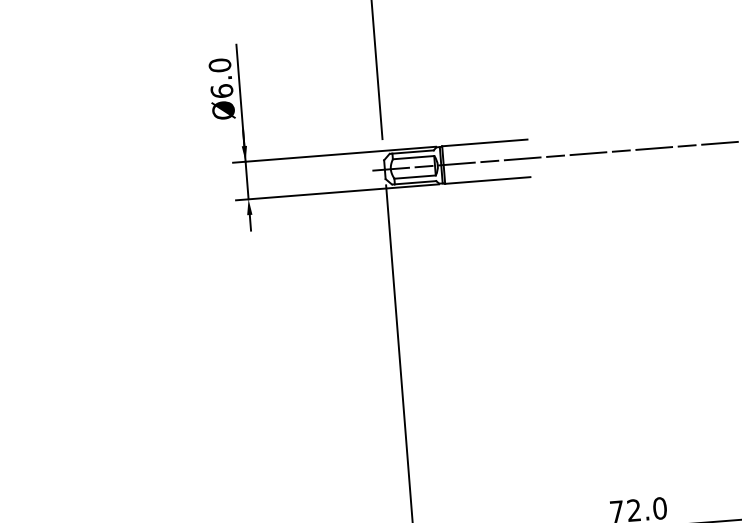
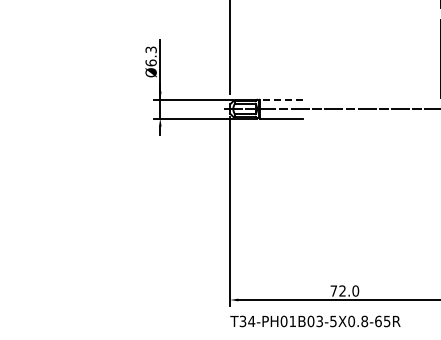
text: (218, 64) -> (150, 49), Ø6.0 -> Ø6.3
line: (484, 142) -> (281, 99), solid -> dashed

